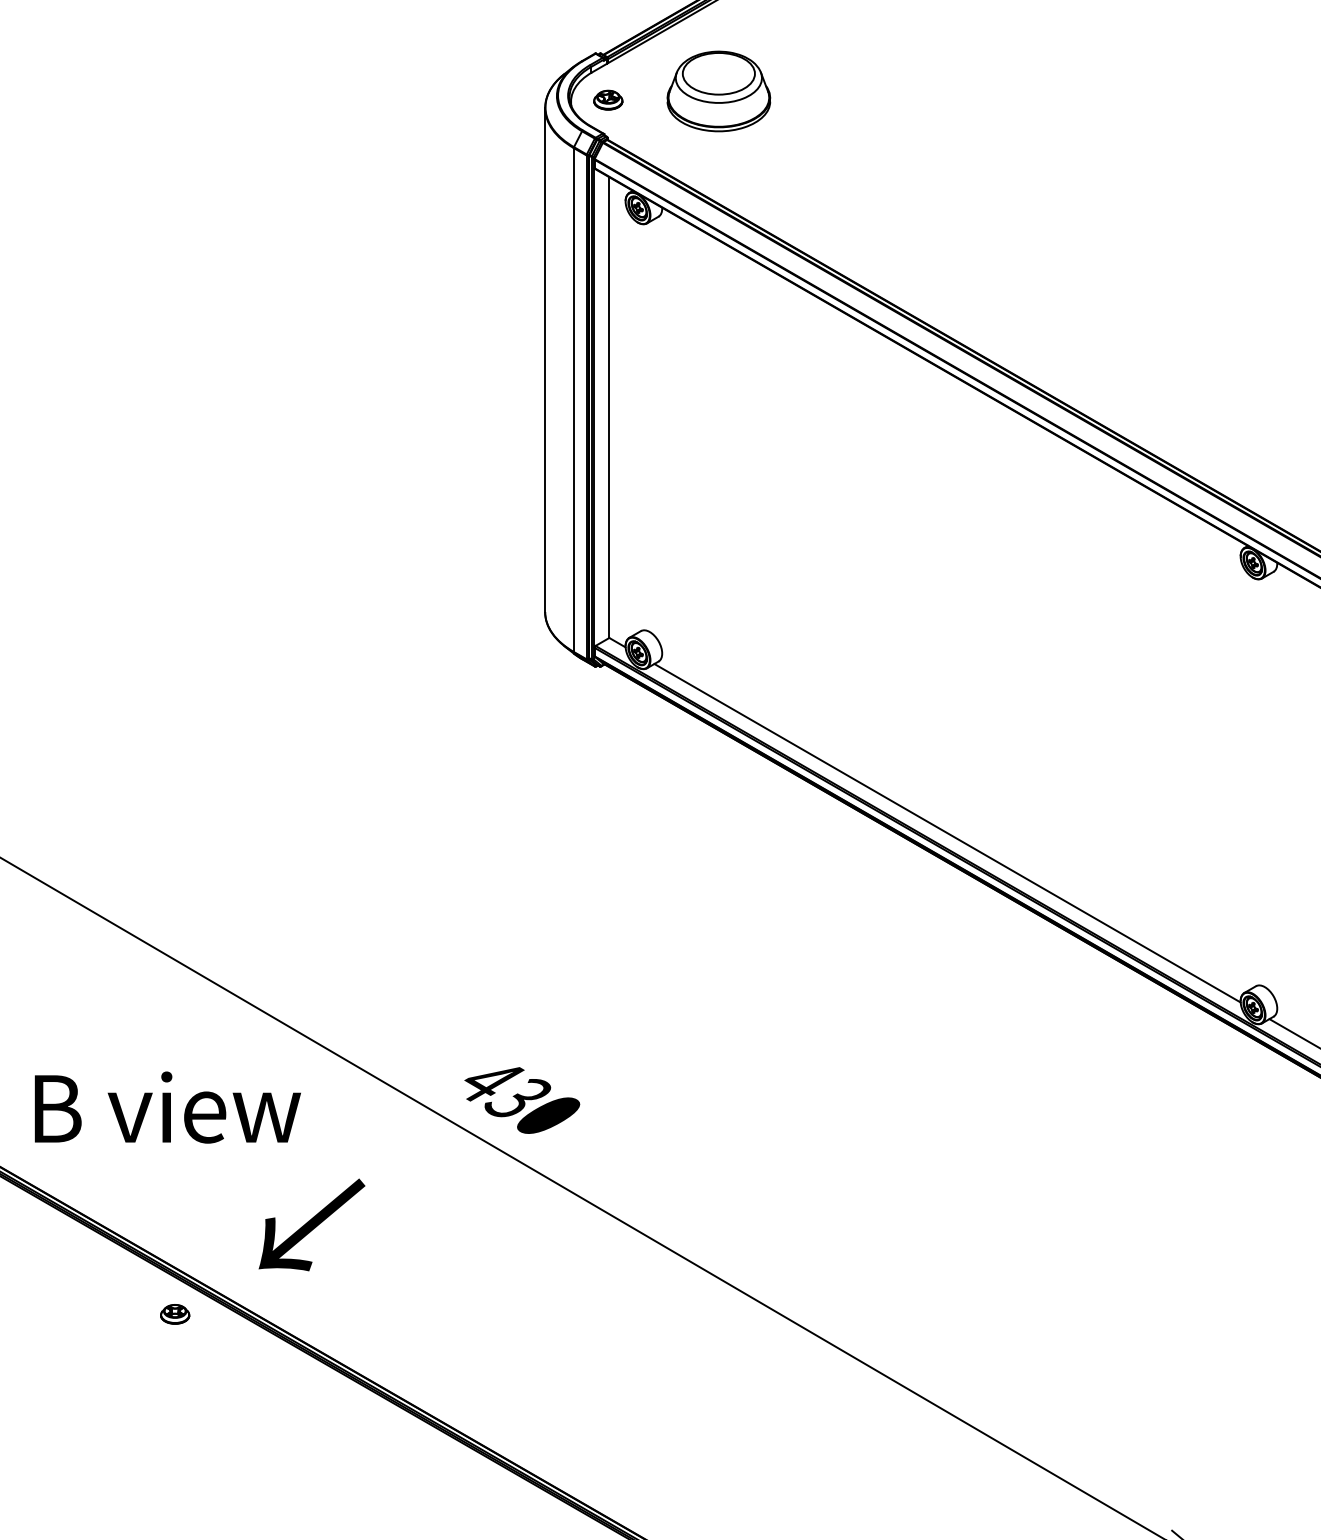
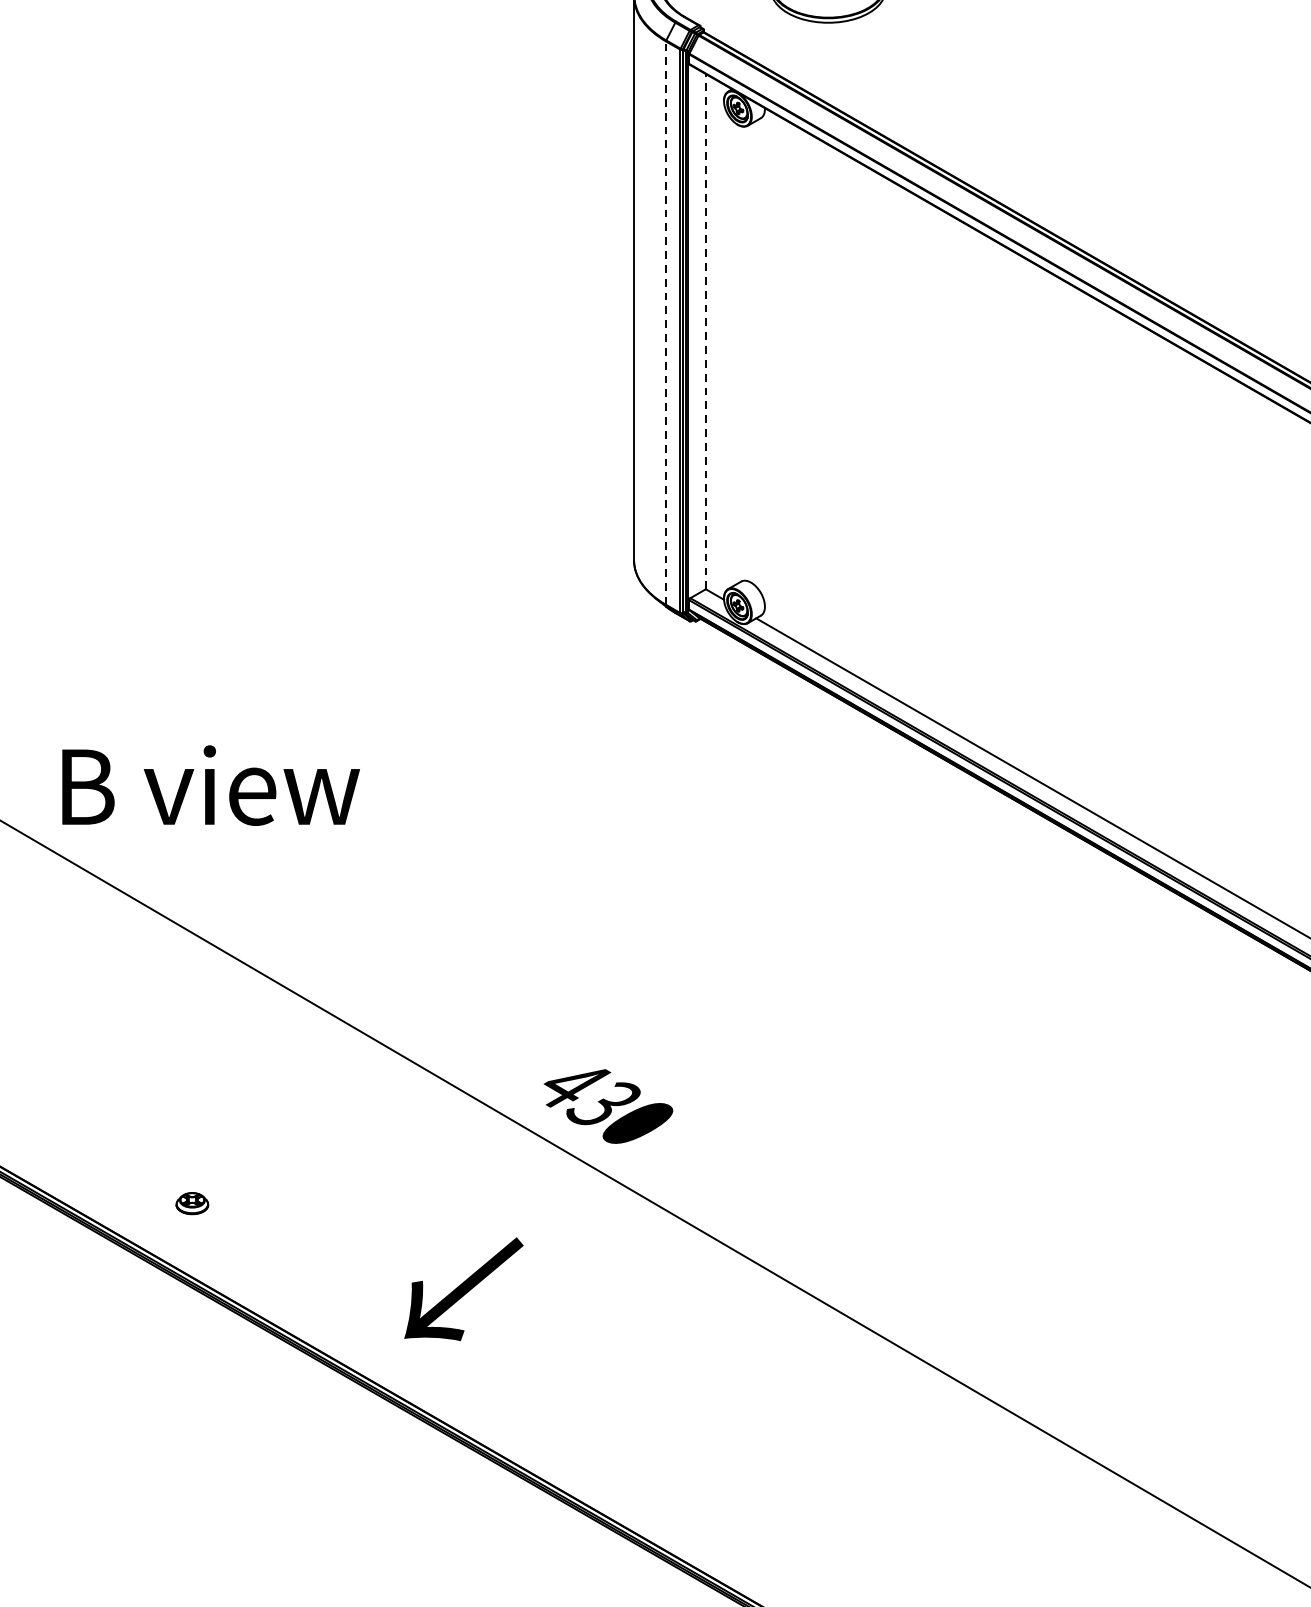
line: (573, 399) -> (665, 322), solid -> dashed
line: (609, 407) -> (706, 331), solid -> dashed
text: (167, 1107) -> (210, 785), moved
text: (311, 1224) -> (463, 1288), moved
part: (175, 1314) -> (192, 1203), moved

